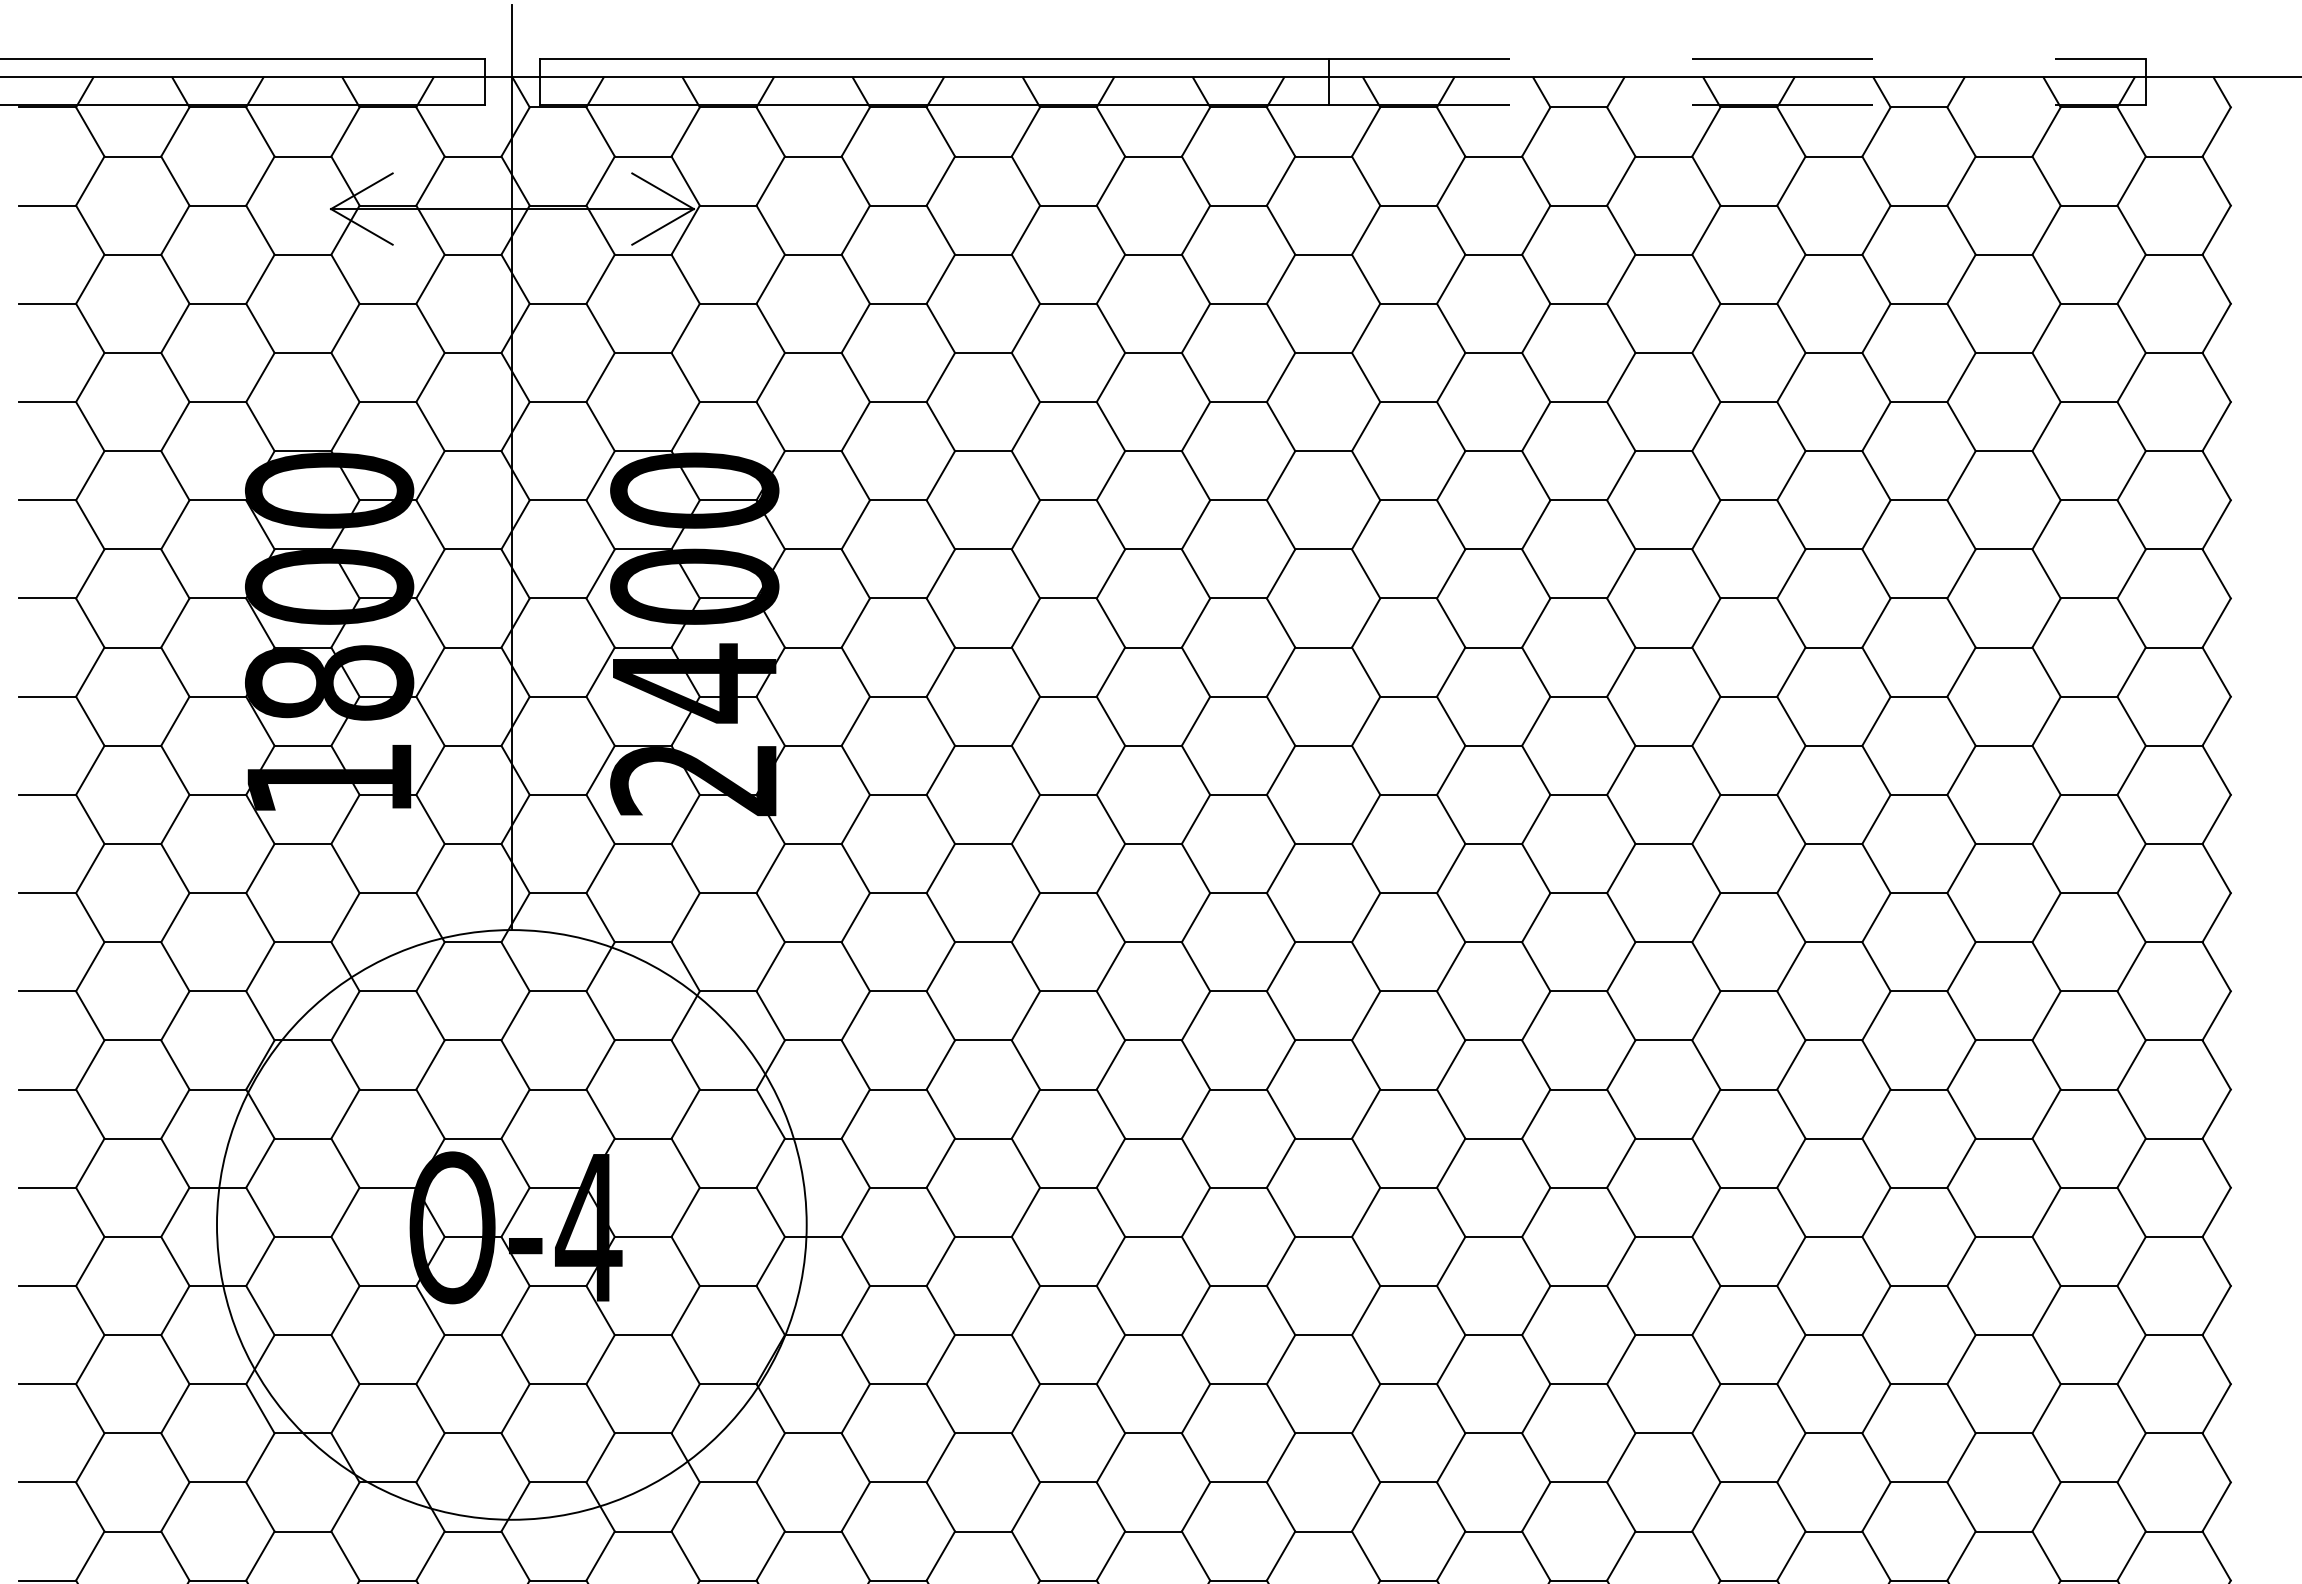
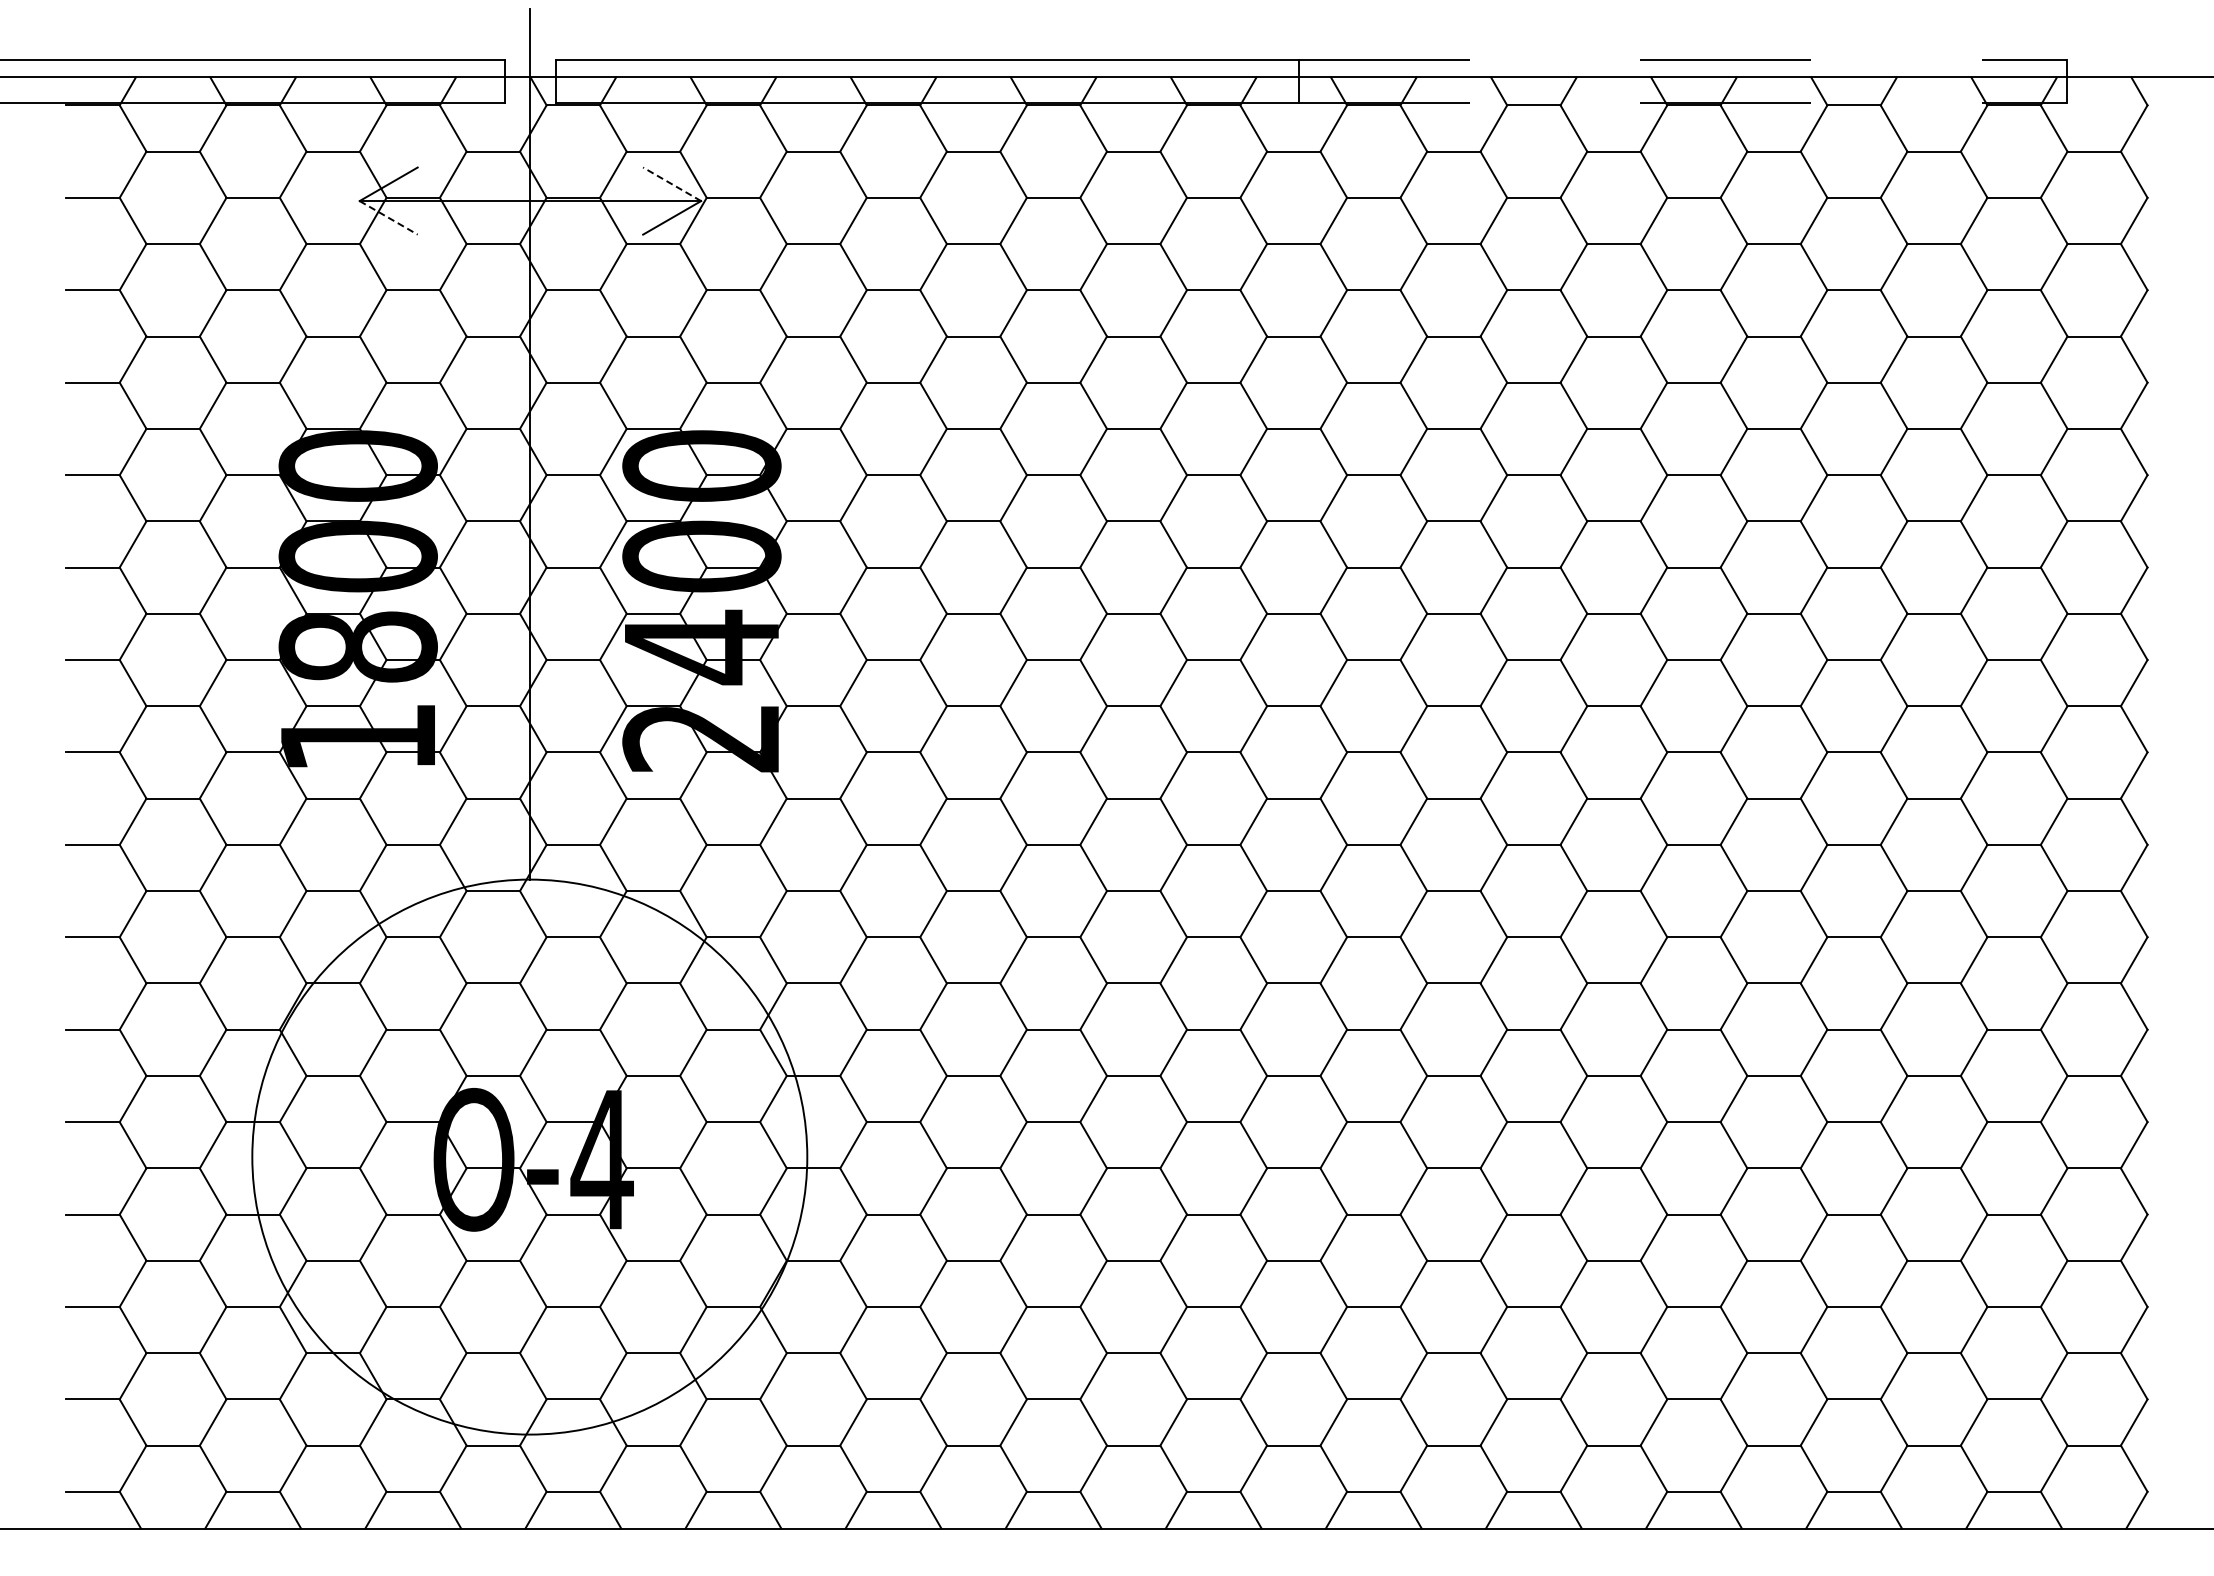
line: (663, 191) -> (672, 184), solid -> dashed
line: (361, 226) -> (388, 217), solid -> dashed

